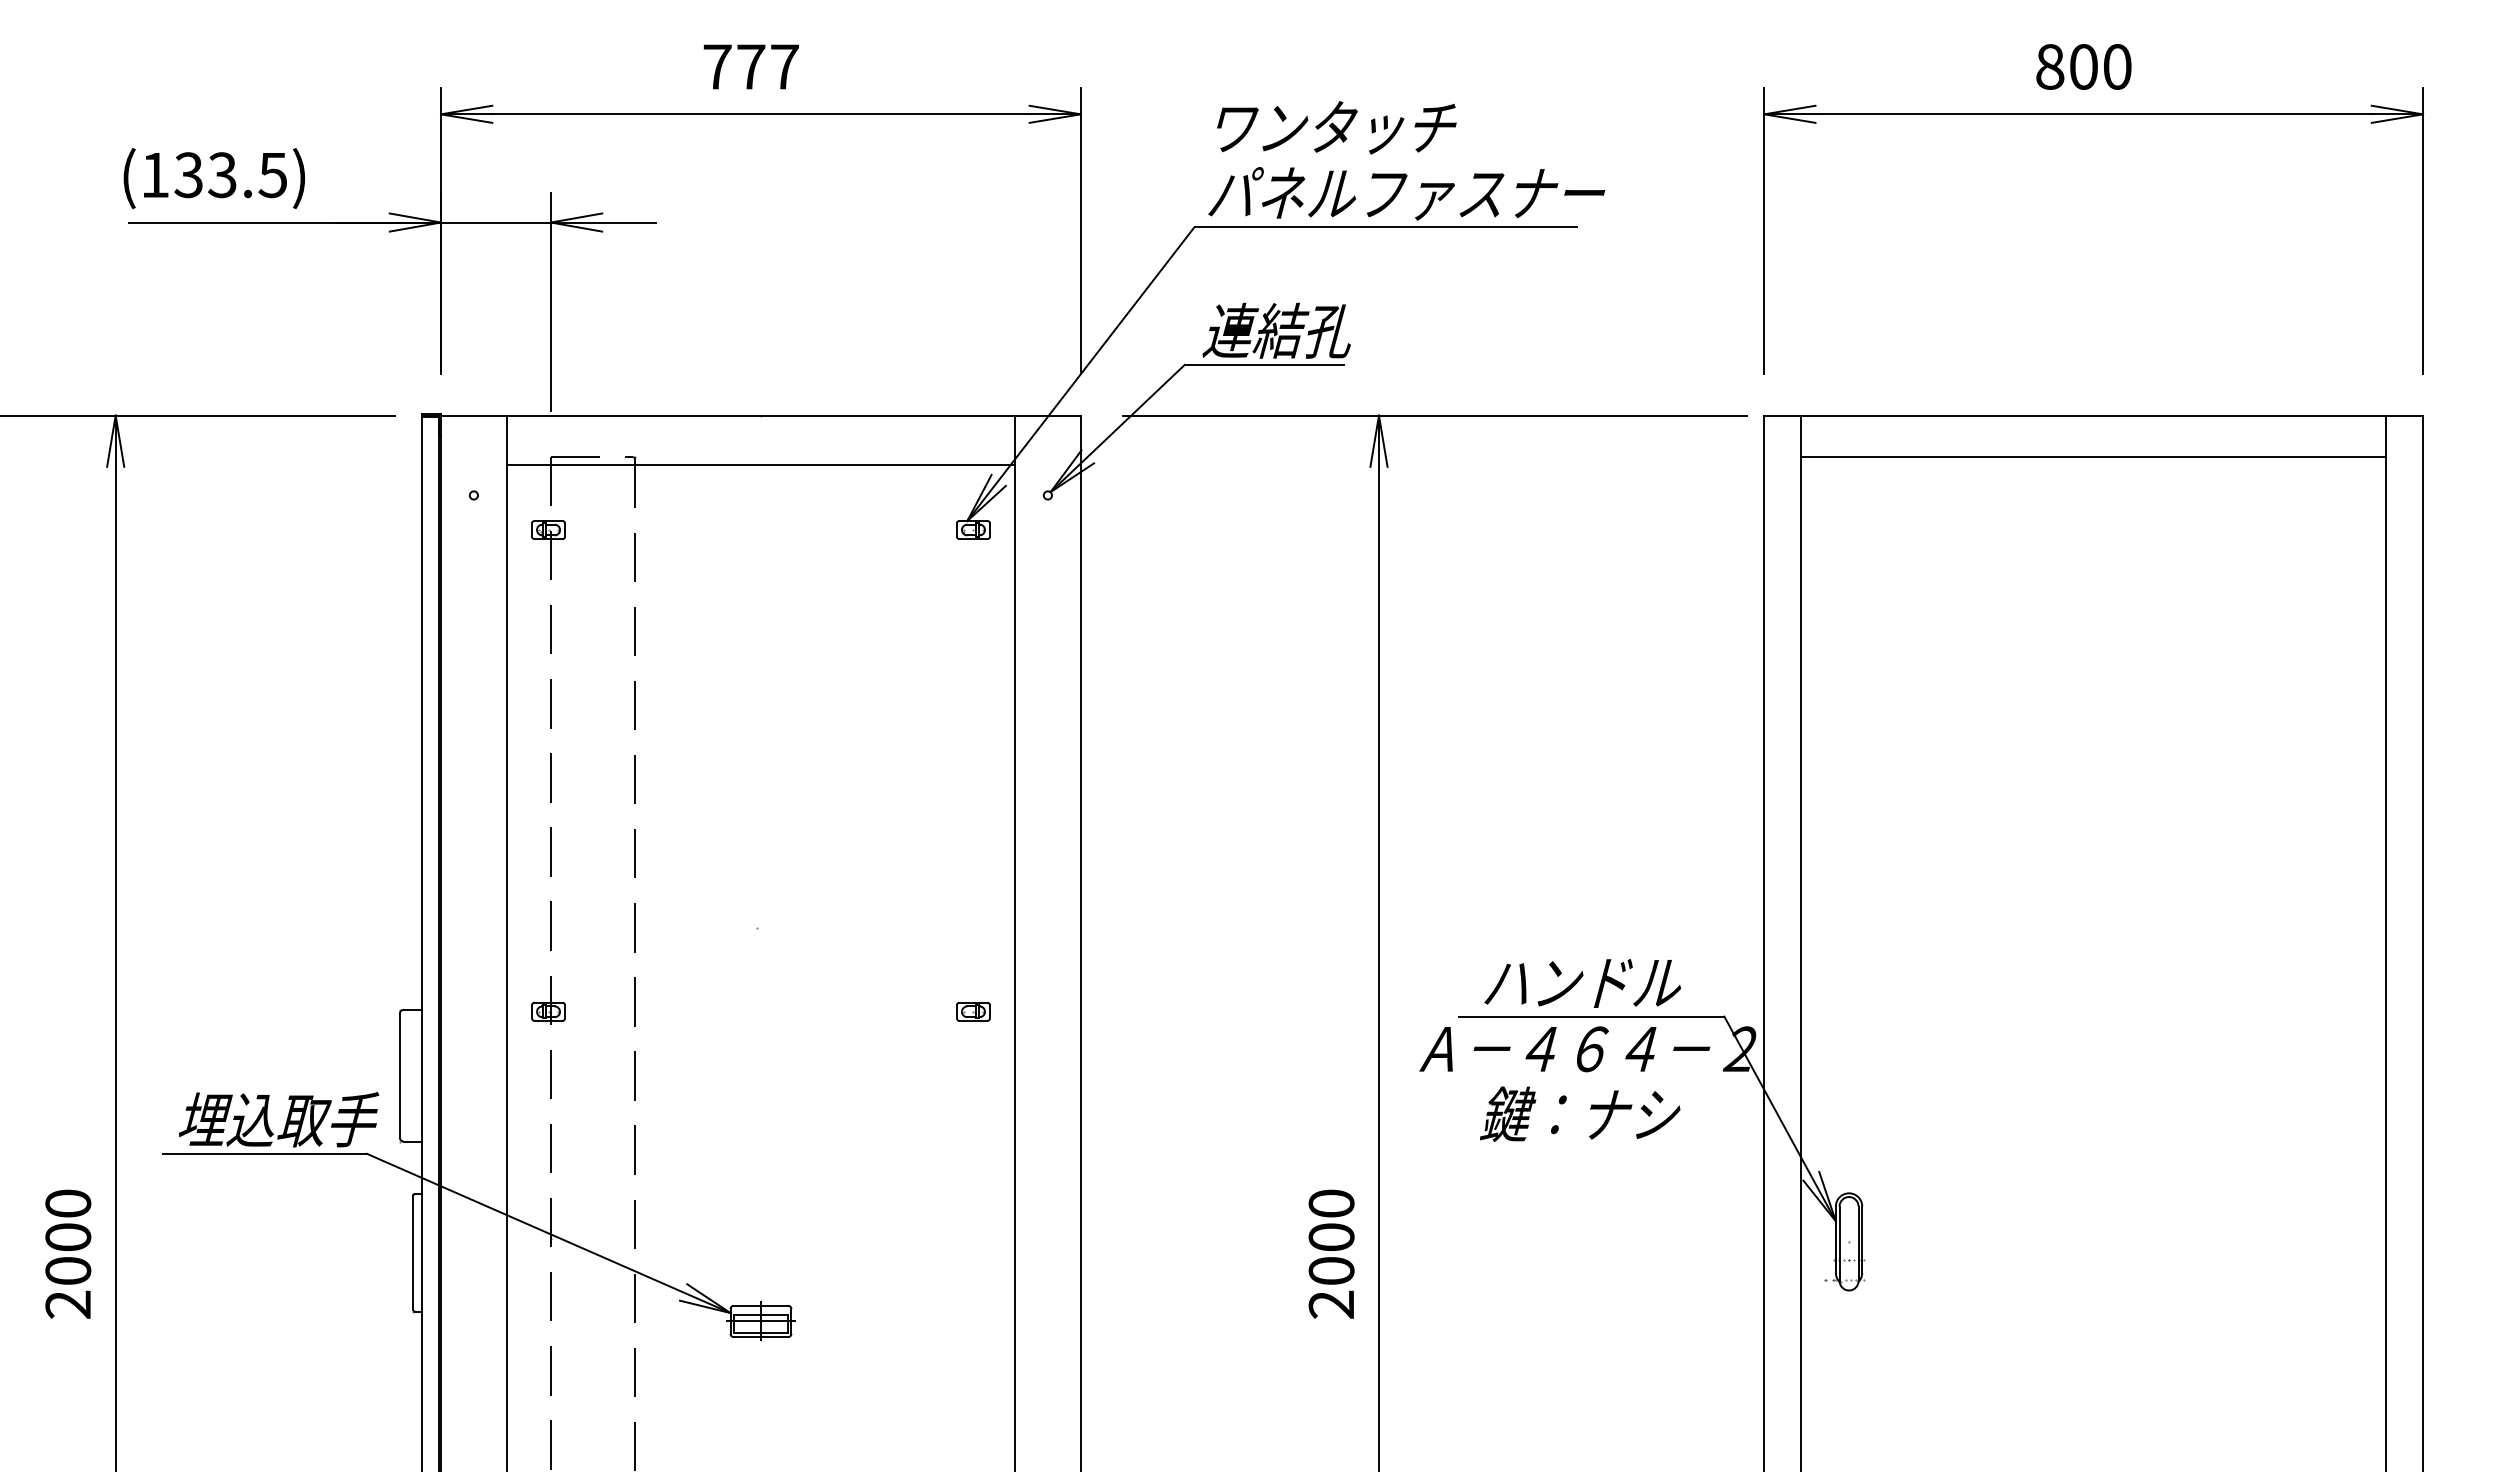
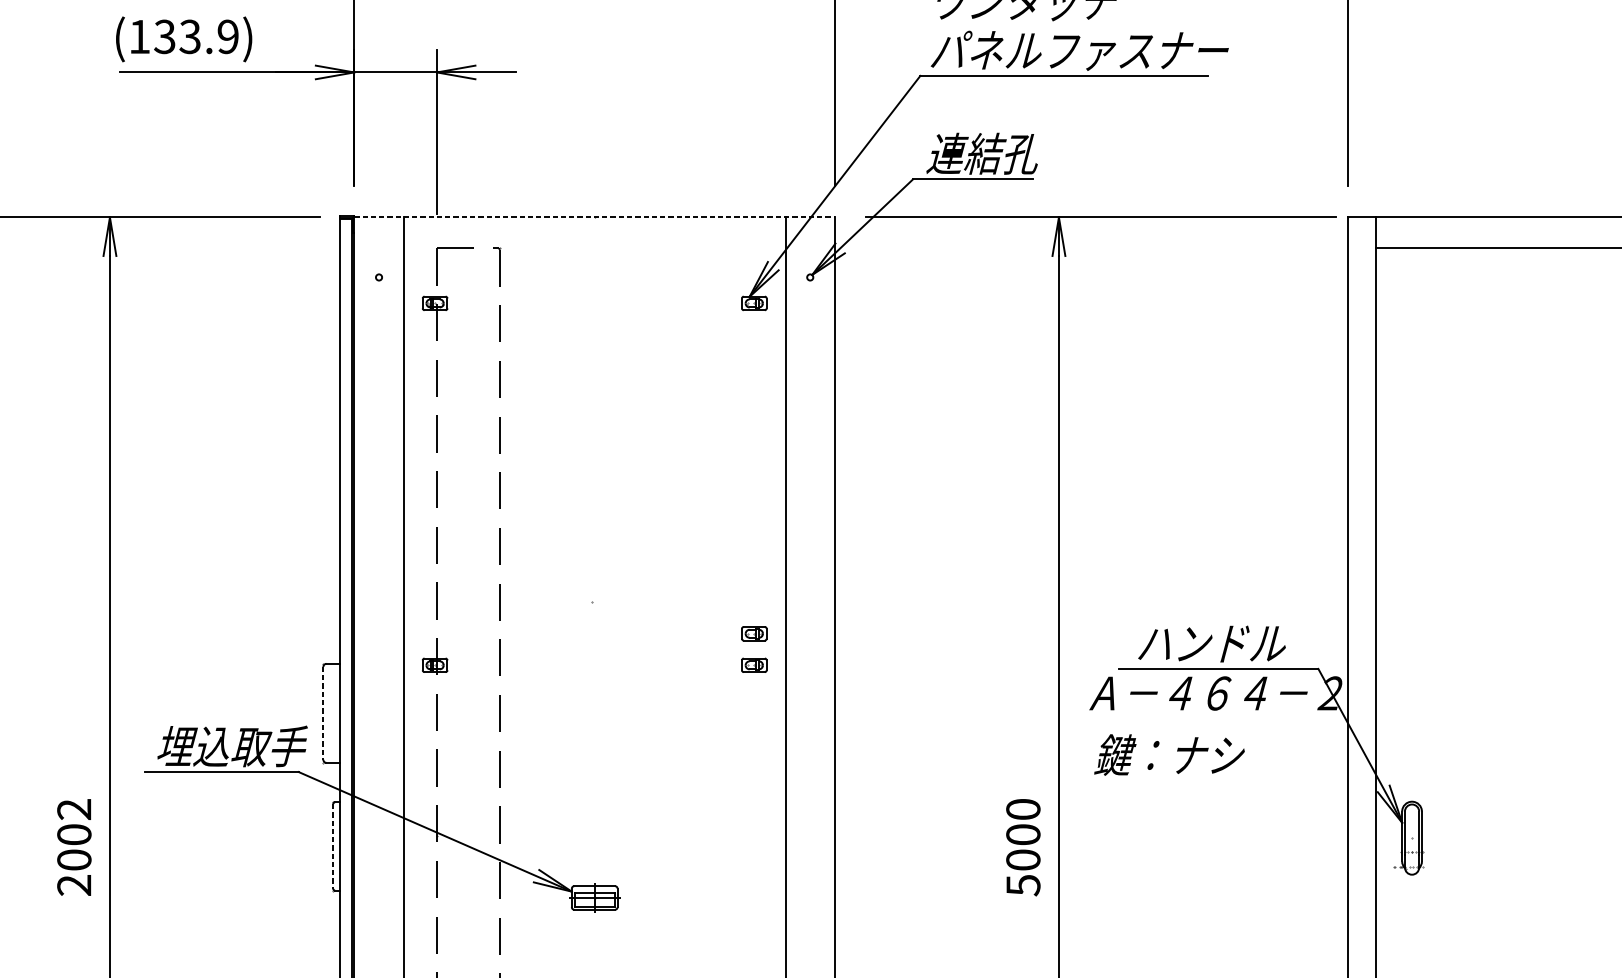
text: (272, 175) -> (227, 37), (133.5) -> (133.9)
line: (760, 415) -> (594, 217), solid -> dashed
line: (760, 465) -> (594, 254), removed
part: (973, 969) -> (754, 633), added
line: (399, 1075) -> (323, 713), solid -> dashed
text: (1580, 1114) -> (1169, 755), moved
text: (68, 1203) -> (74, 809), 2000 -> 2002
line: (412, 1253) -> (332, 846), solid -> dashed
text: (1331, 1304) -> (1023, 885), 2000 -> 5000

